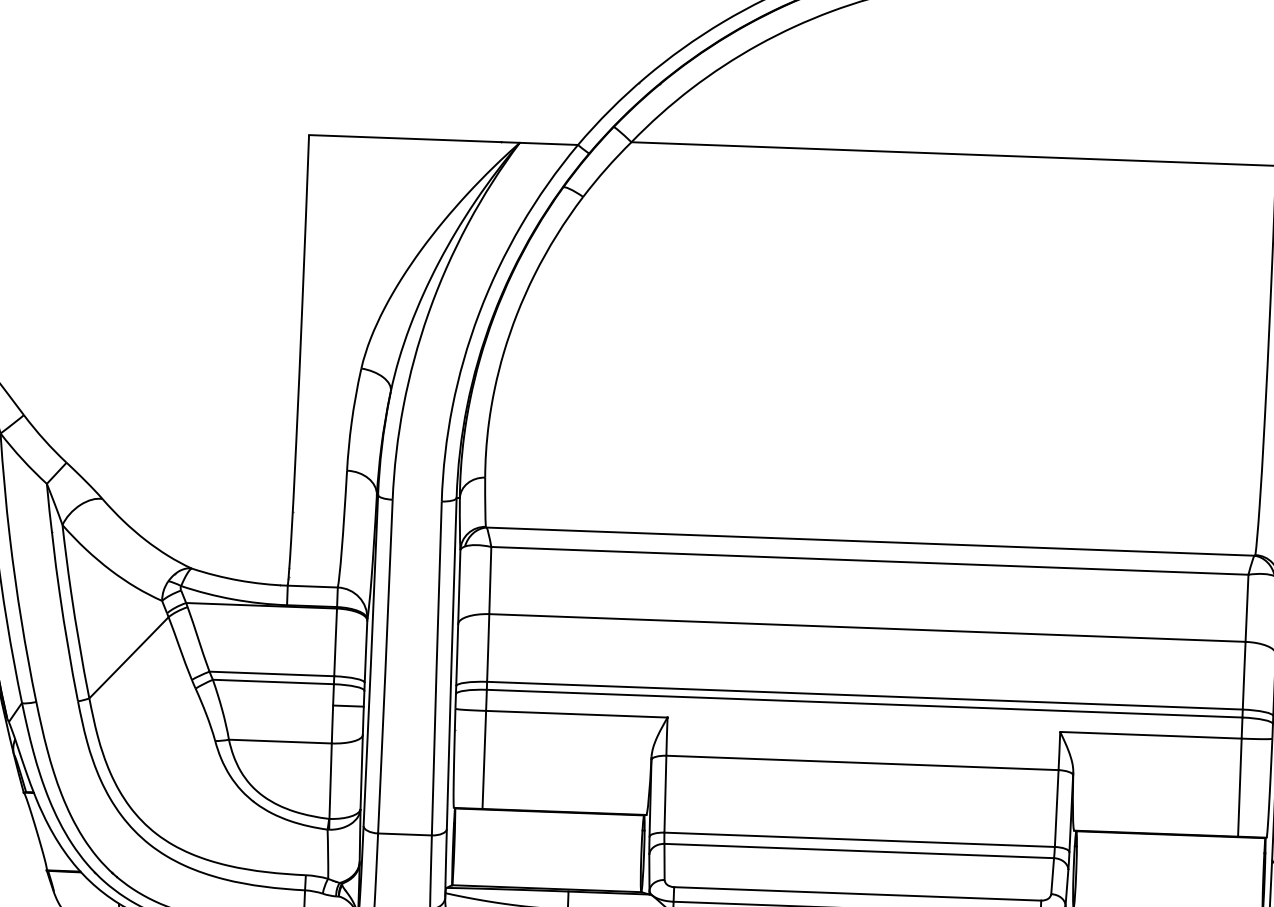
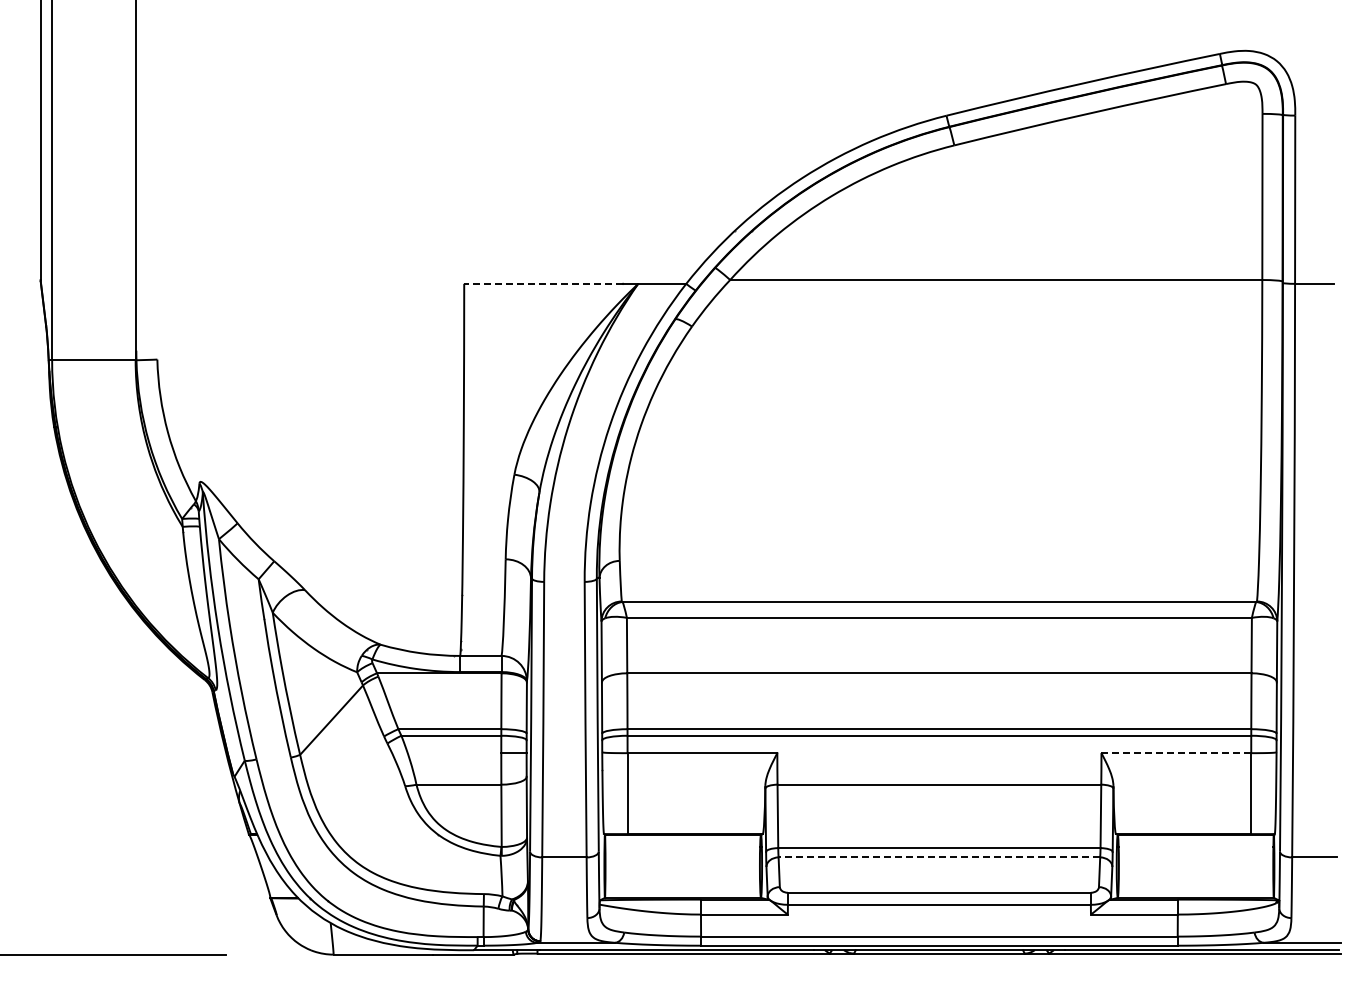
line: (405, 138) -> (543, 283), solid -> dashed
line: (1151, 735) -> (1176, 753), solid -> dashed
line: (859, 851) -> (939, 857), solid -> dashed

